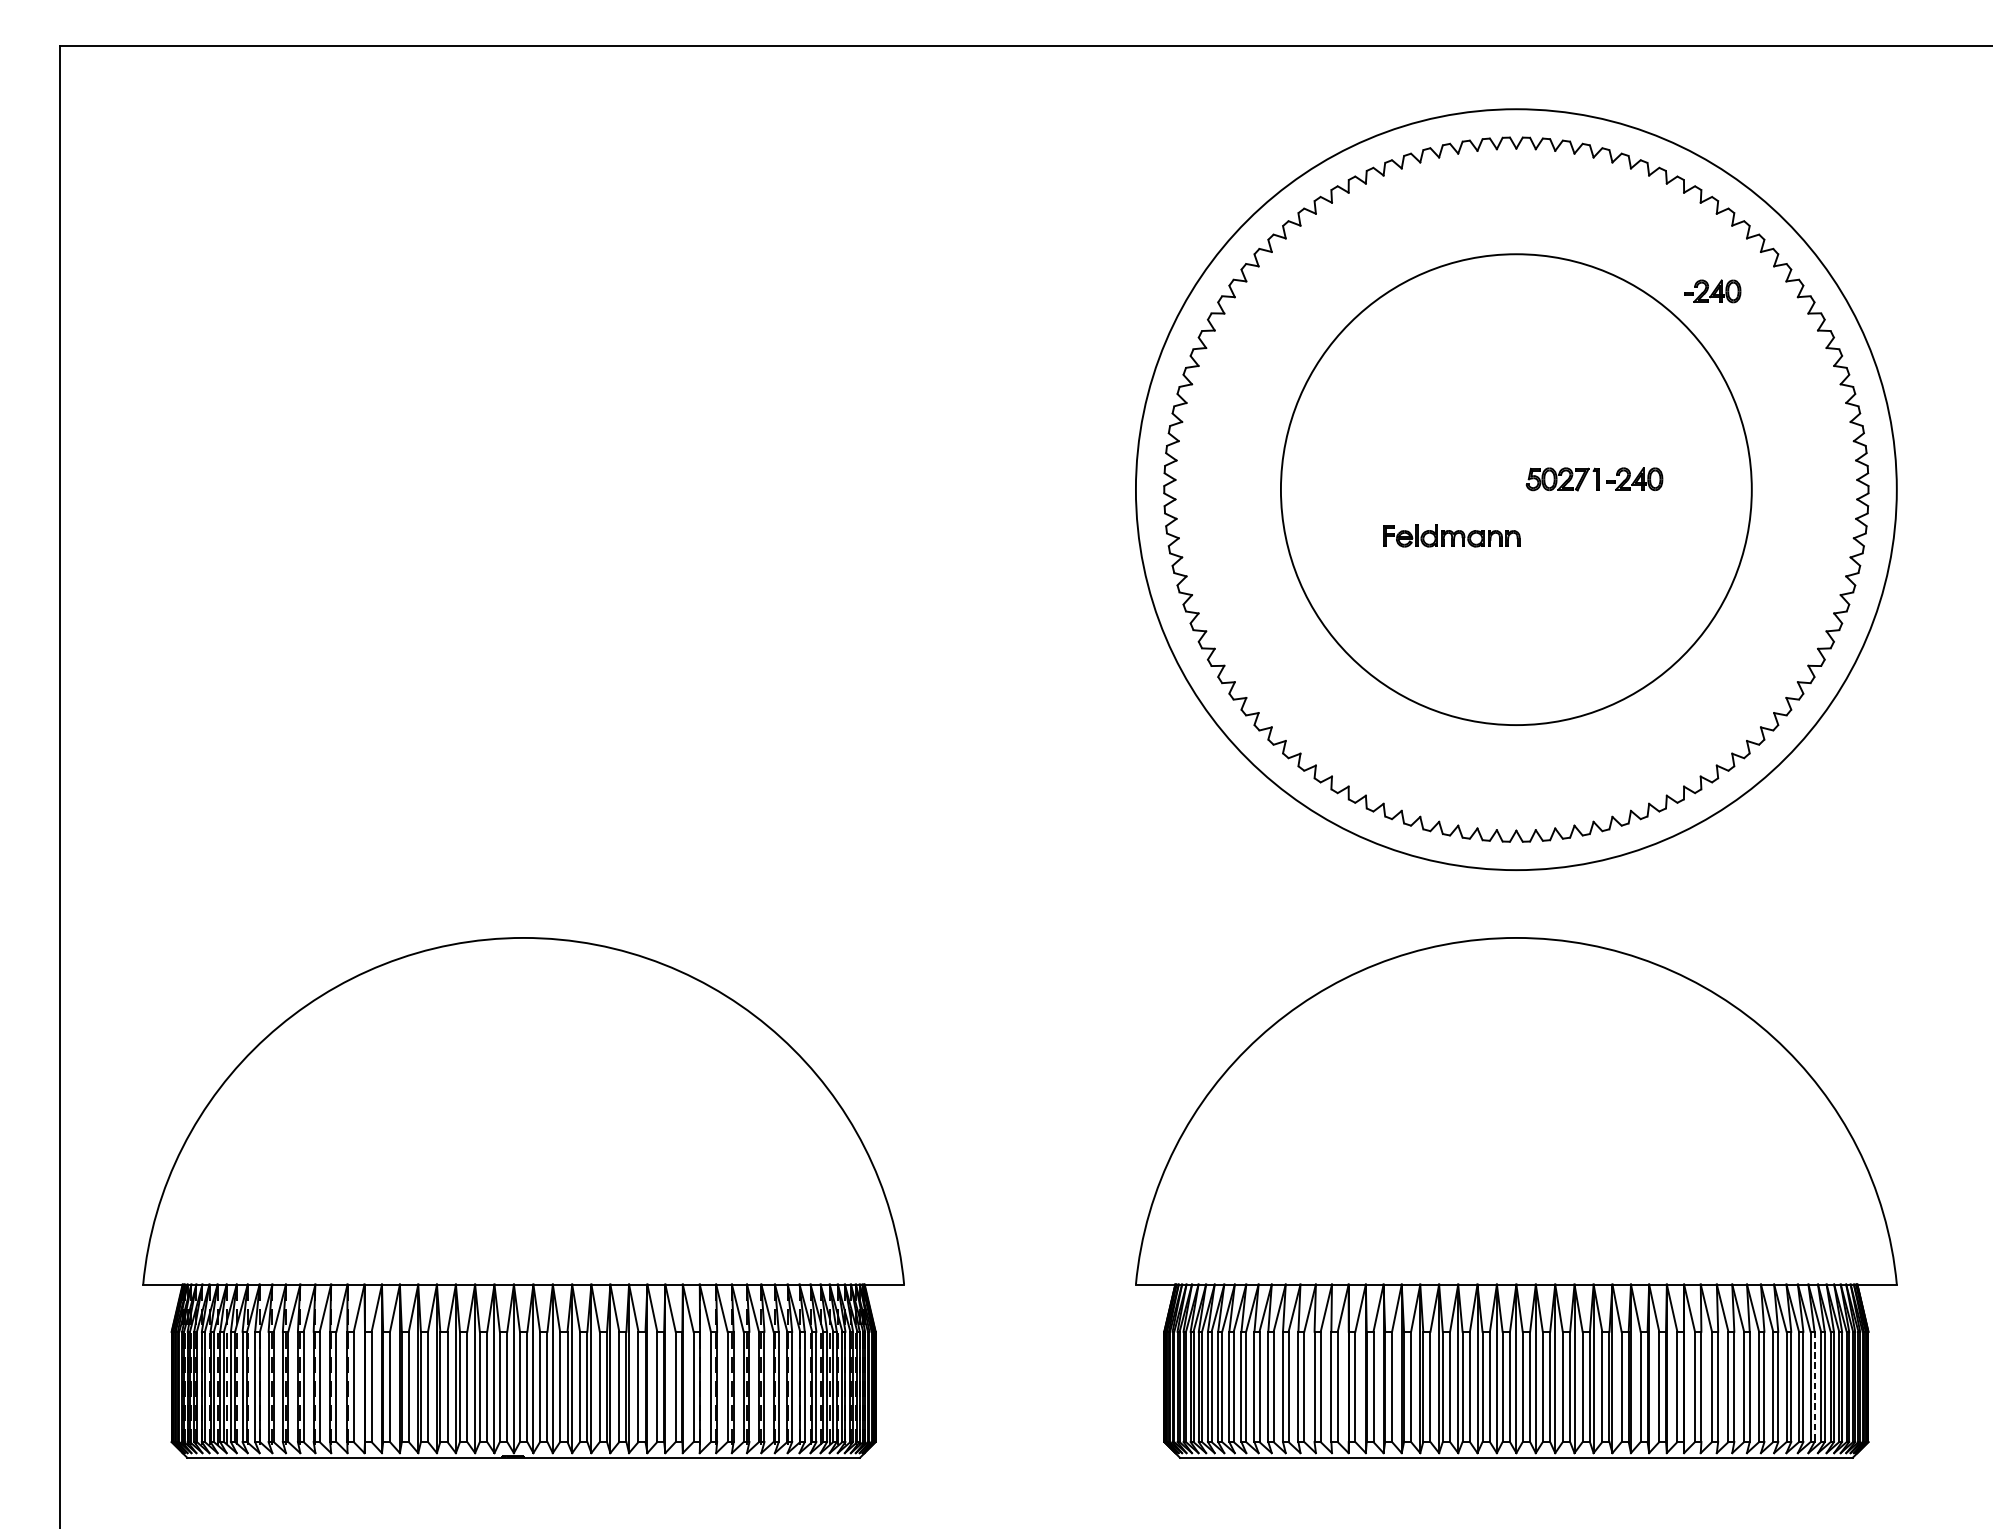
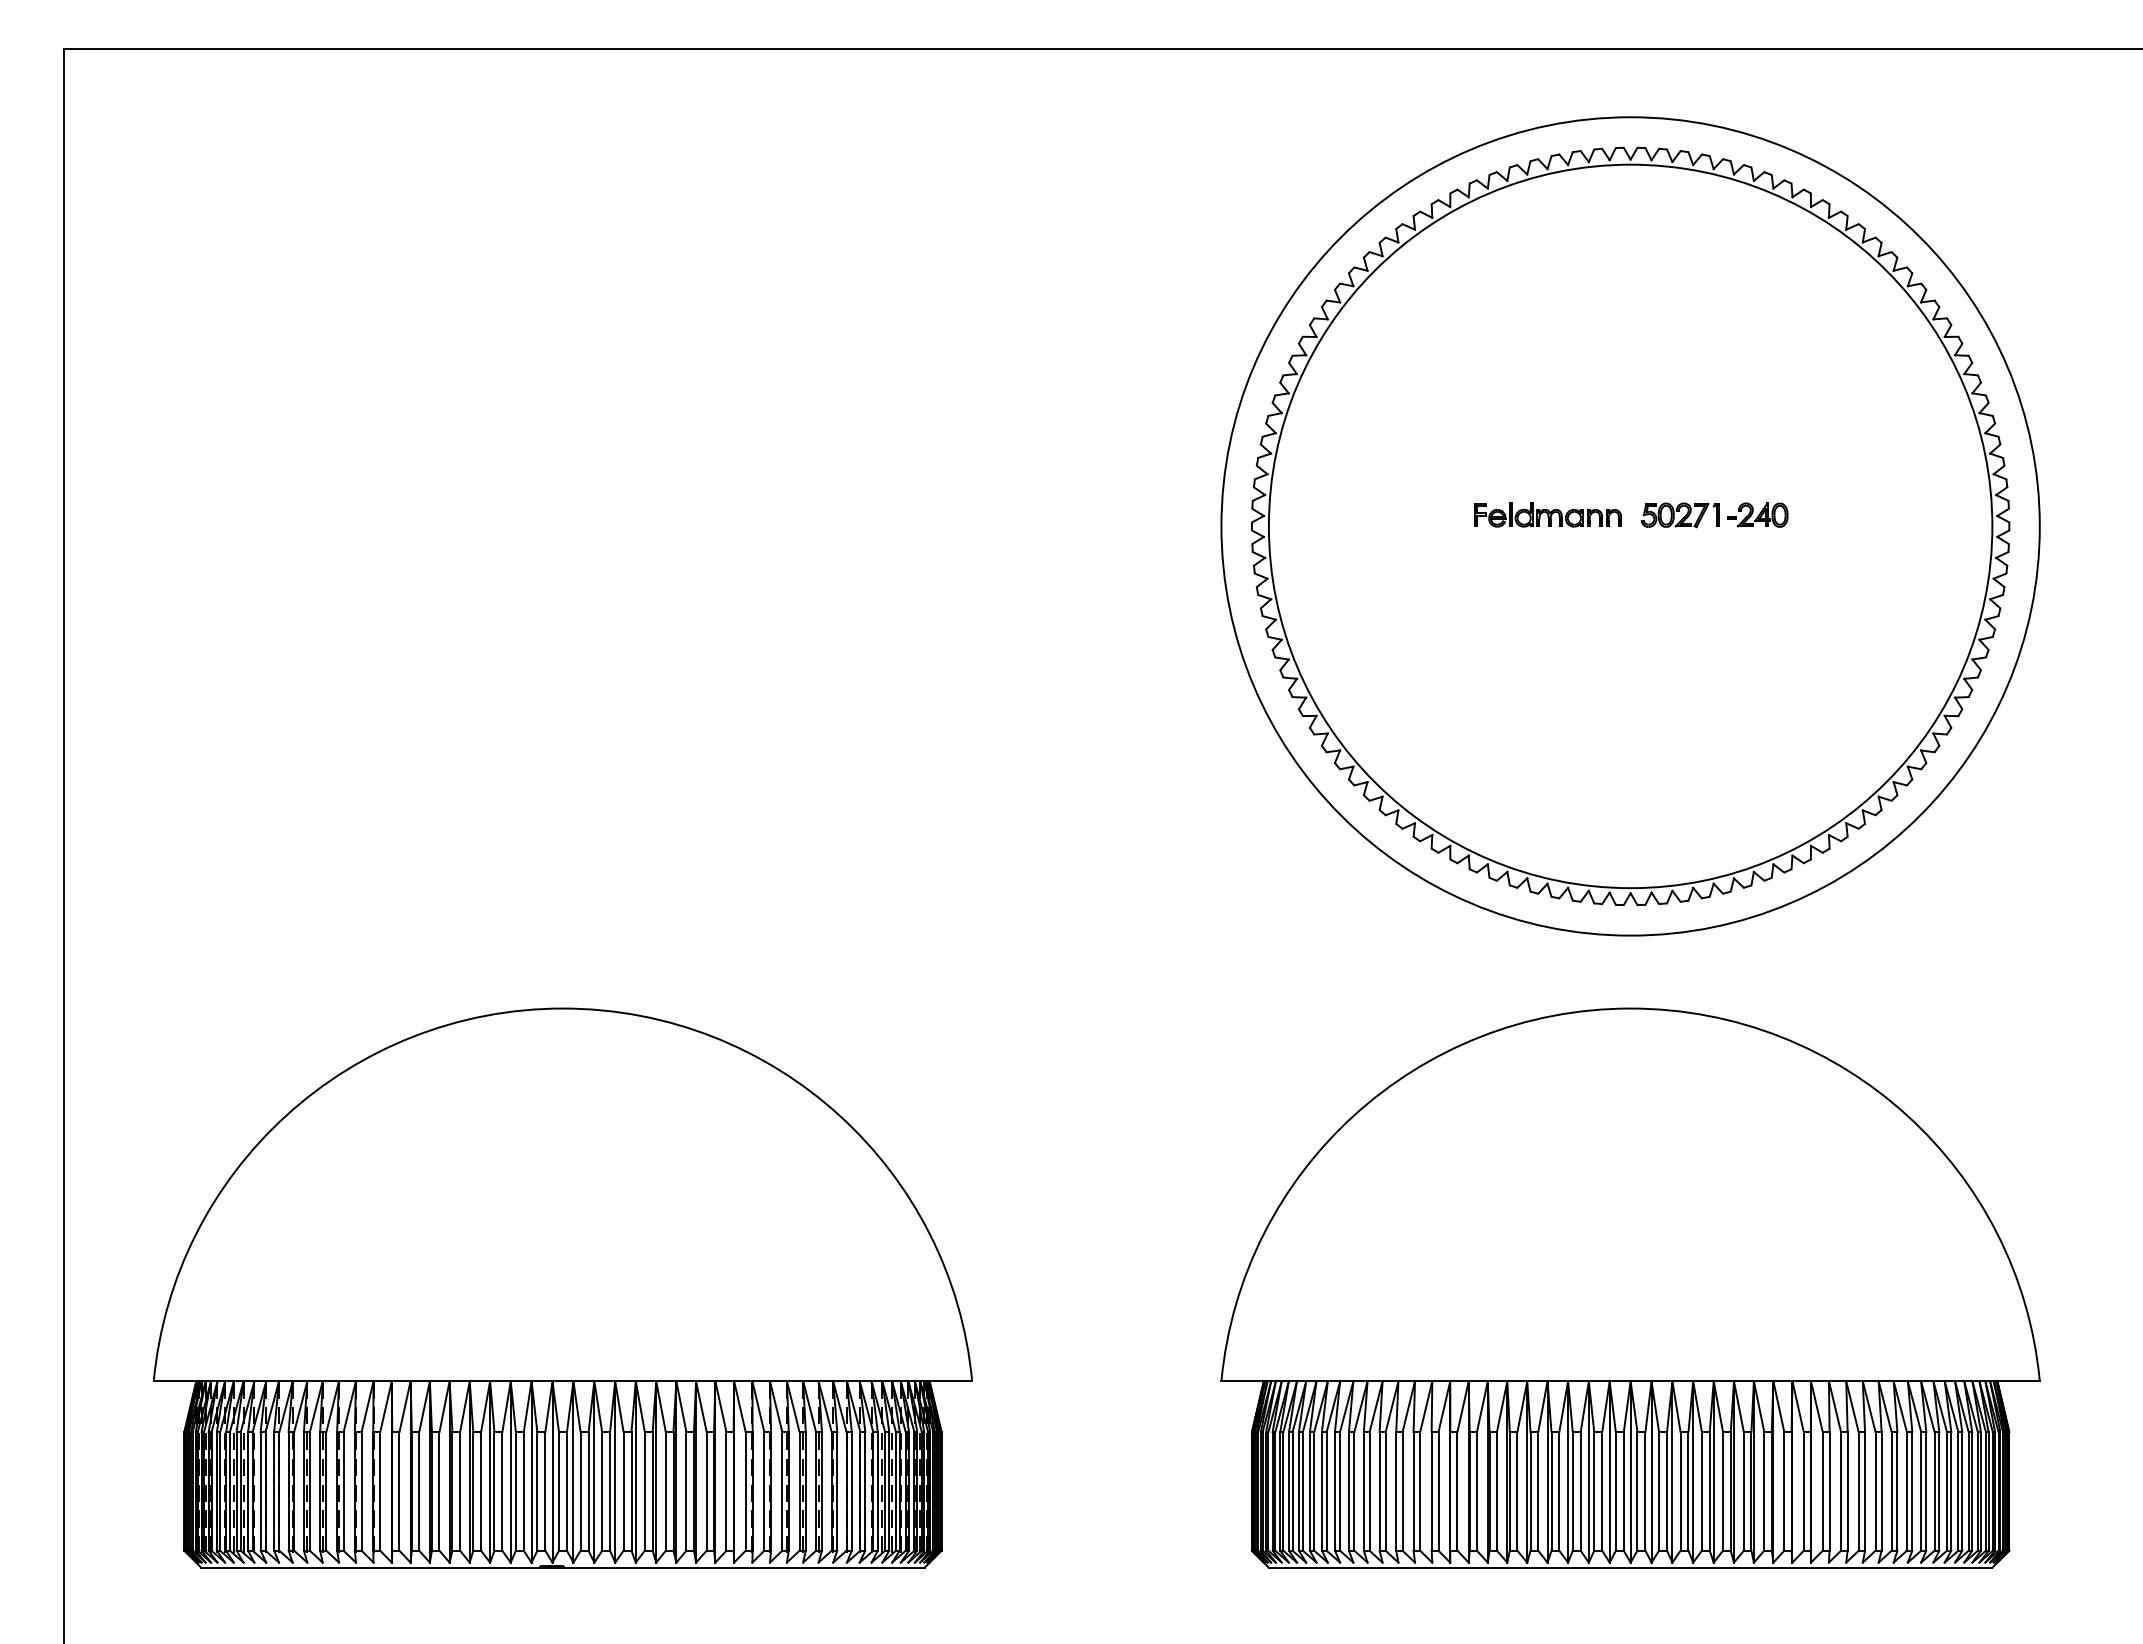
part: (1712, 290) -> (1841, 312), removed
circle: (1516, 489) -> (1630, 526), size x1.43
part: (1452, 535) -> (1548, 514), moved
line: (1814, 1387) -> (1951, 1491), dashed -> solid

